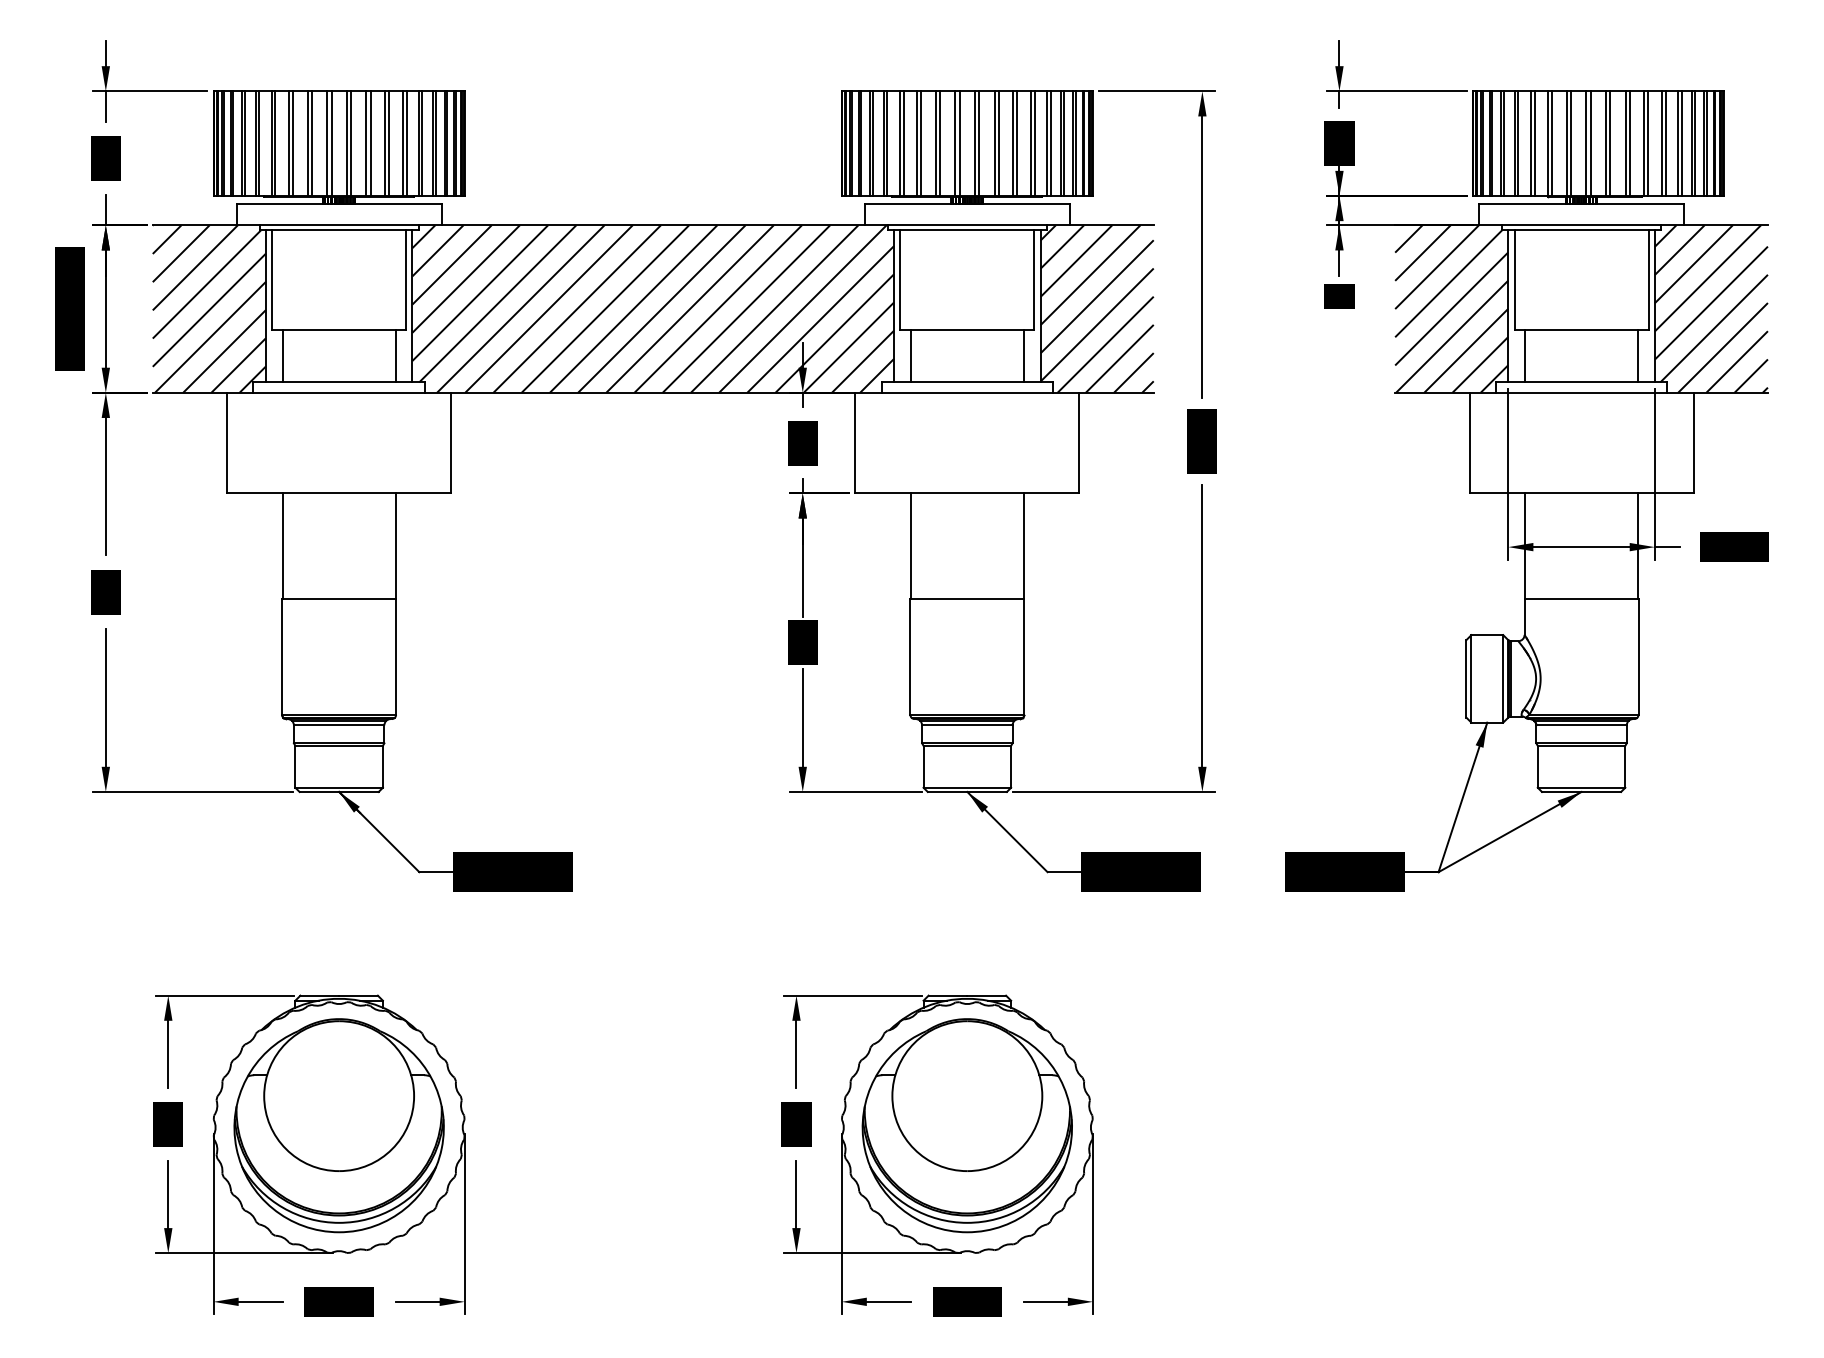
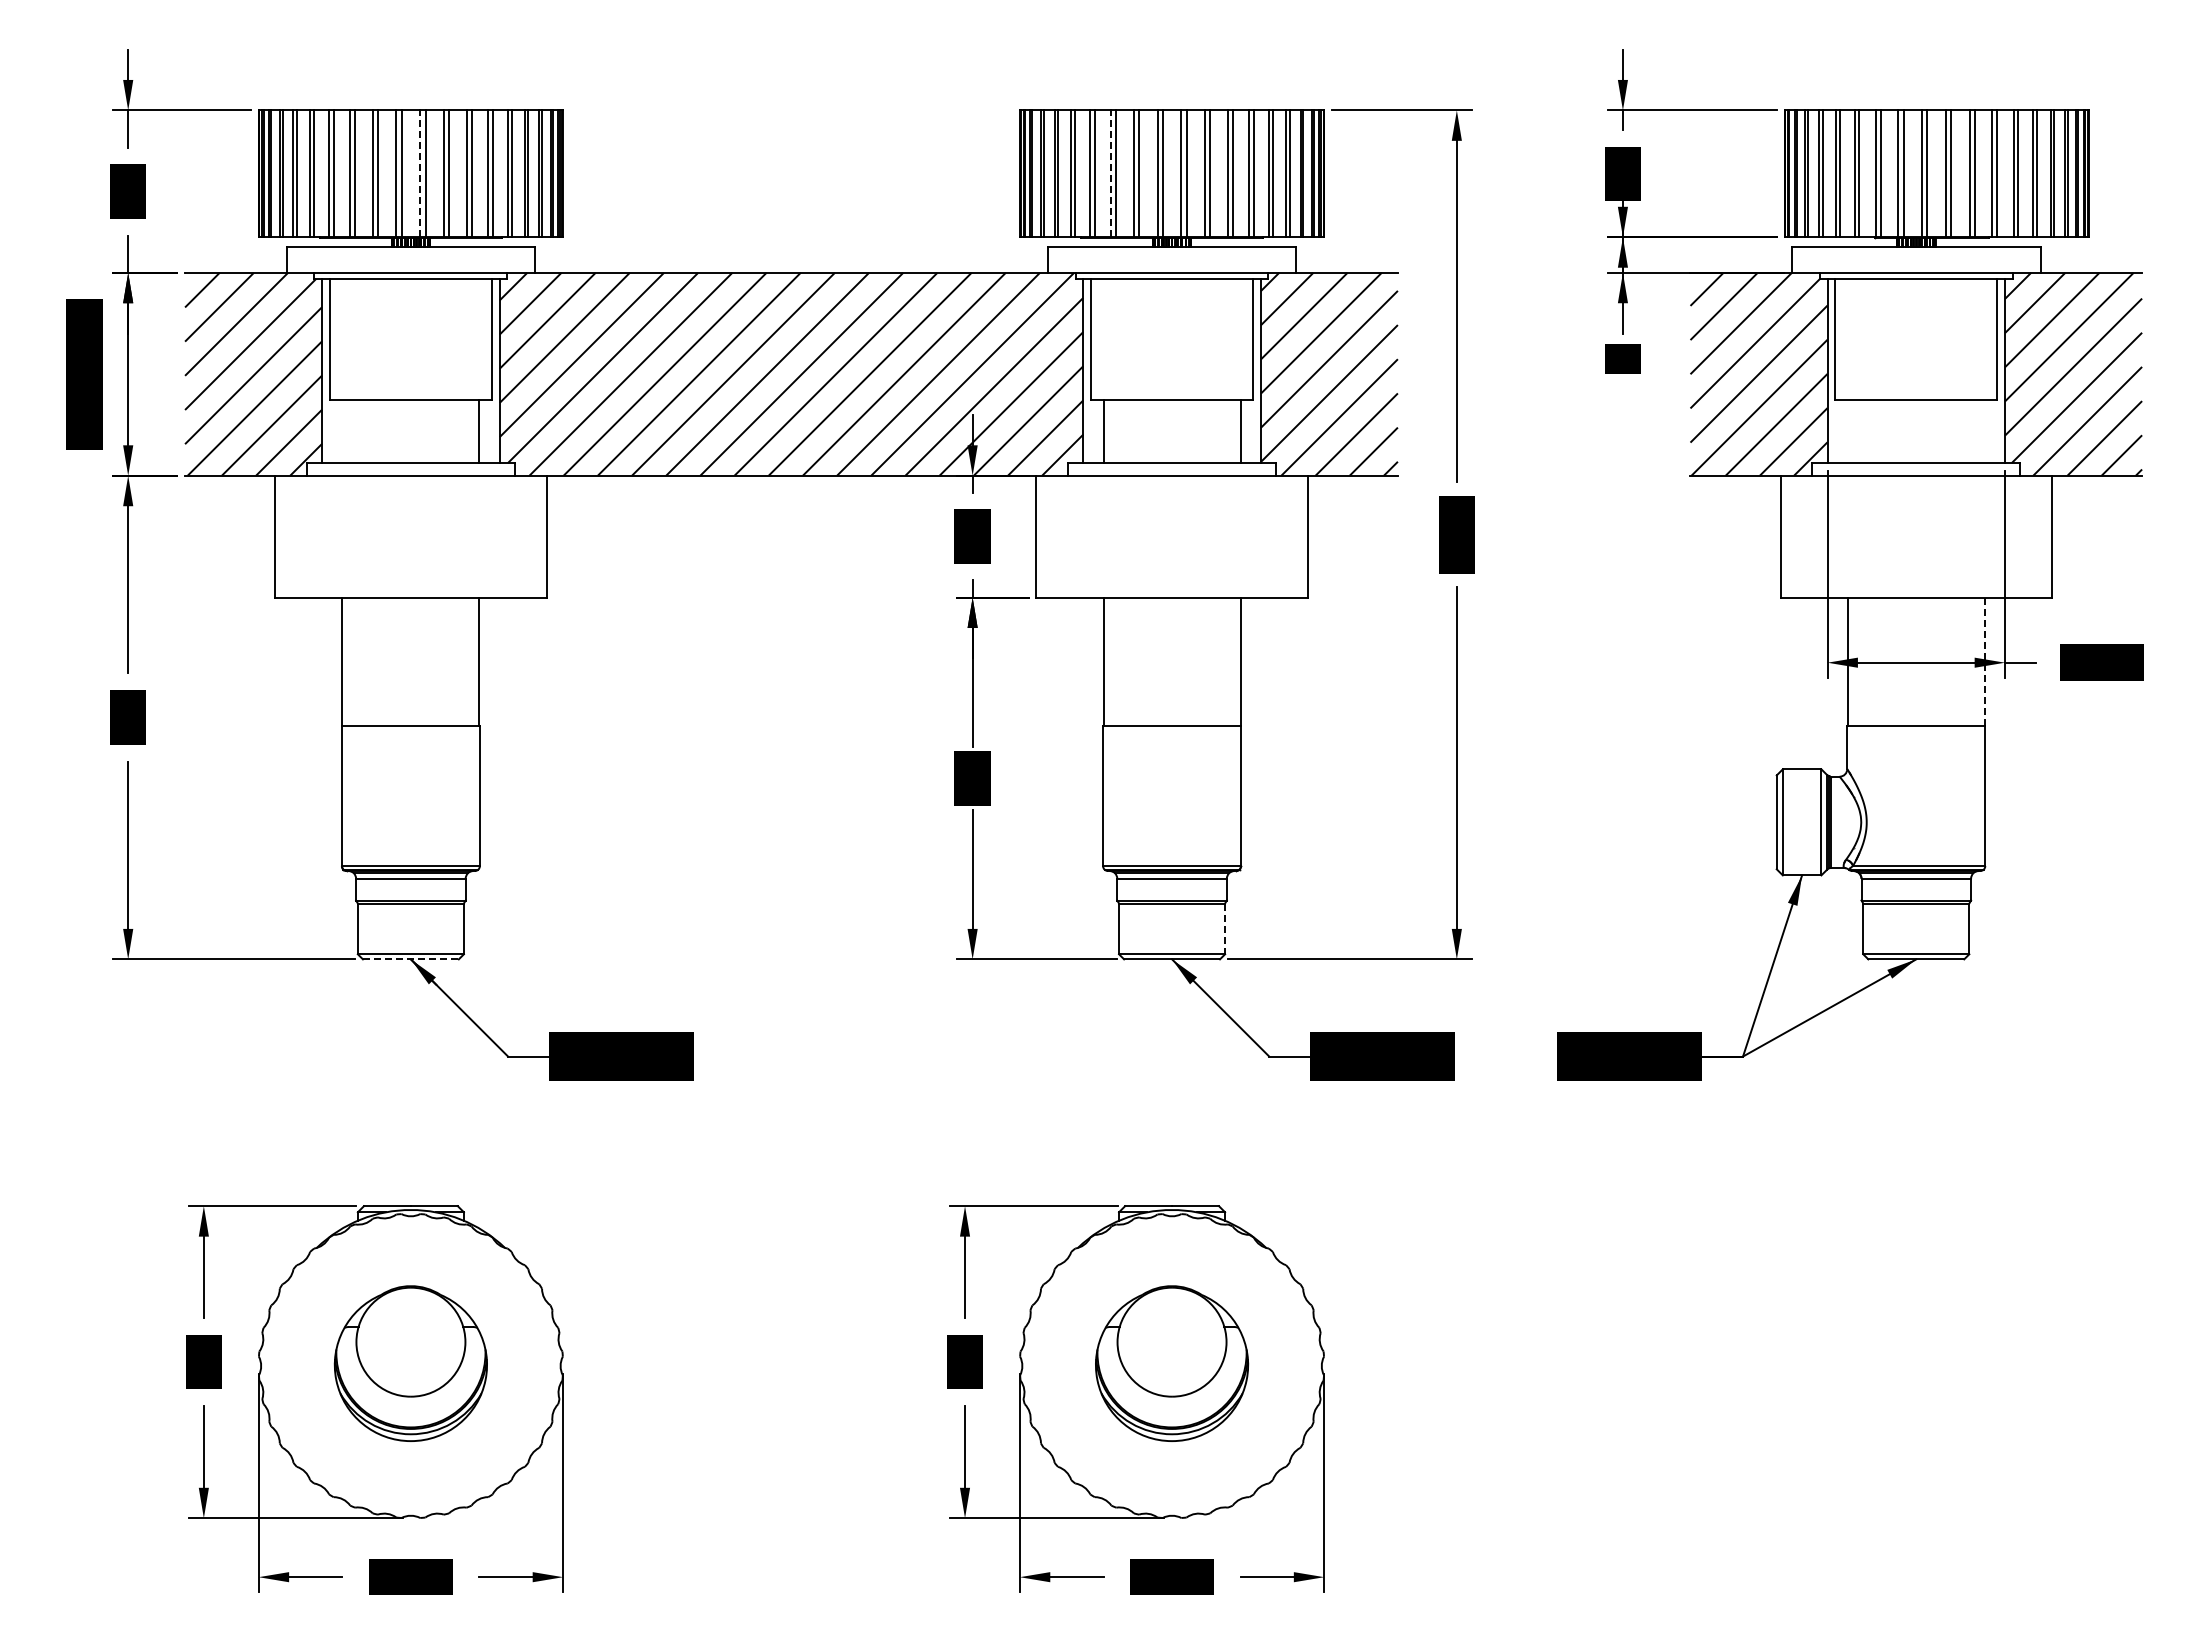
line: (347, 143) -> (420, 173), solid -> dashed
line: (917, 143) -> (1111, 173), solid -> dashed
line: (282, 356) -> (342, 431), removed
line: (1524, 356) -> (1847, 431), removed
line: (1637, 356) -> (1984, 431), removed
line: (1637, 546) -> (1984, 662), solid -> dashed
line: (1011, 767) -> (1225, 929), solid -> dashed
line: (338, 792) -> (410, 959), solid -> dashed
part: (338, 1125) -> (410, 1363), size x0.6
part: (966, 1125) -> (1171, 1363), size x0.6

